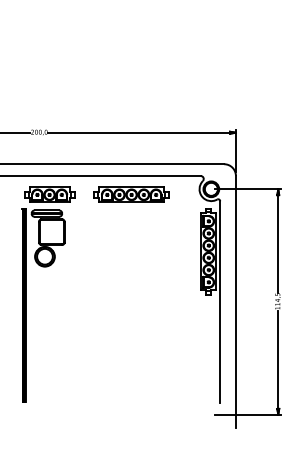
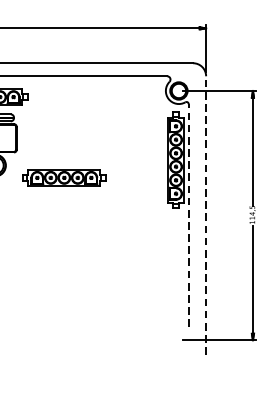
part: (131, 194) -> (64, 177), moved
line: (235, 301) -> (205, 215), solid -> dashed
line: (220, 302) -> (189, 216), solid -> dashed

